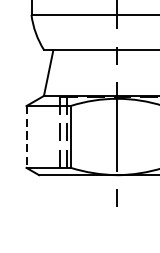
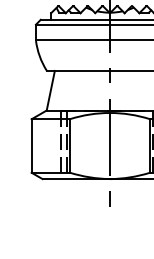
line: (26, 137) -> (31, 146), dashed -> solid

